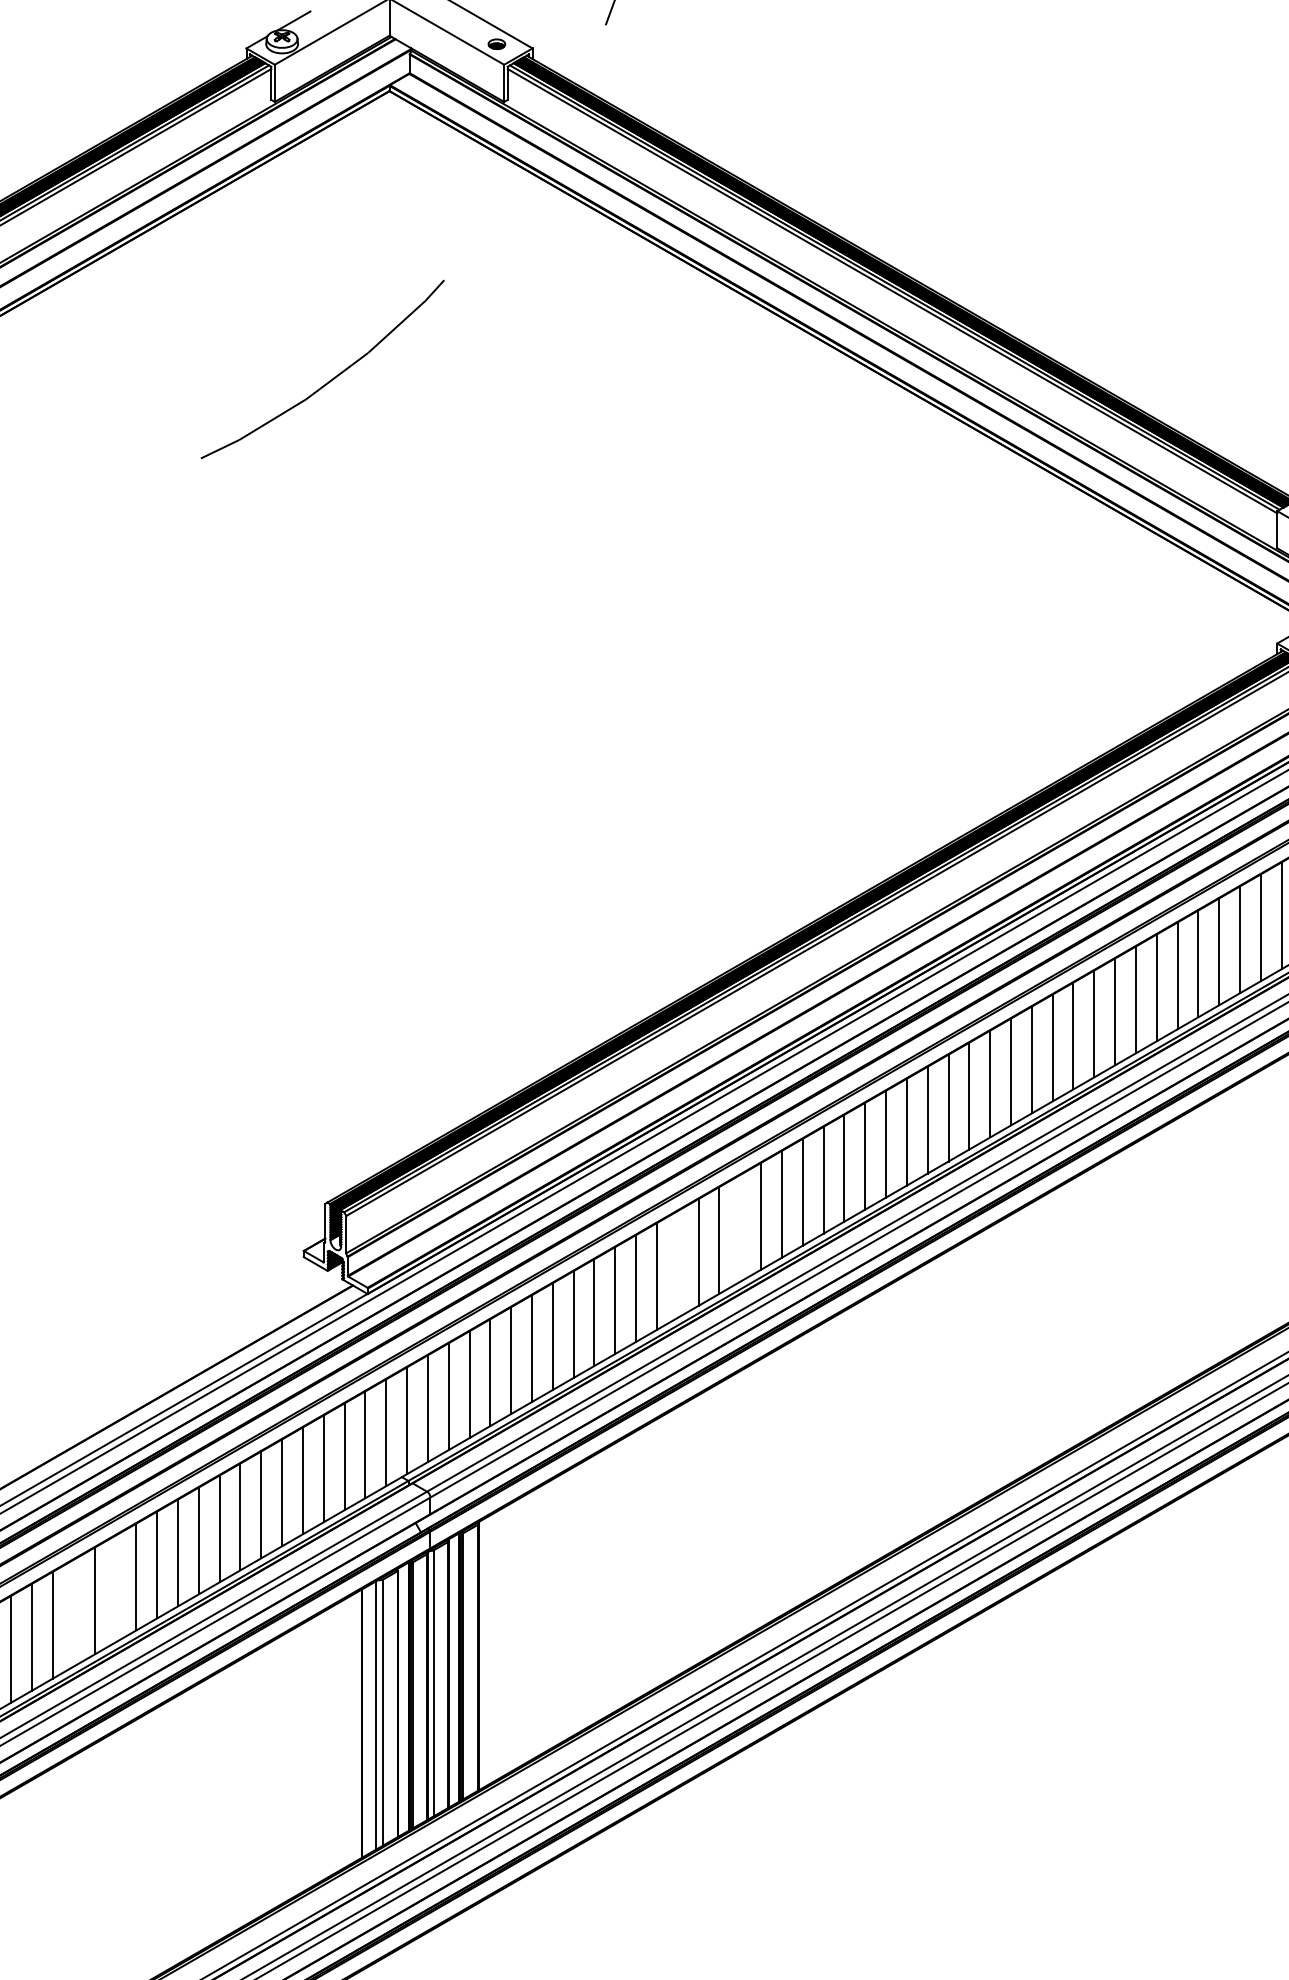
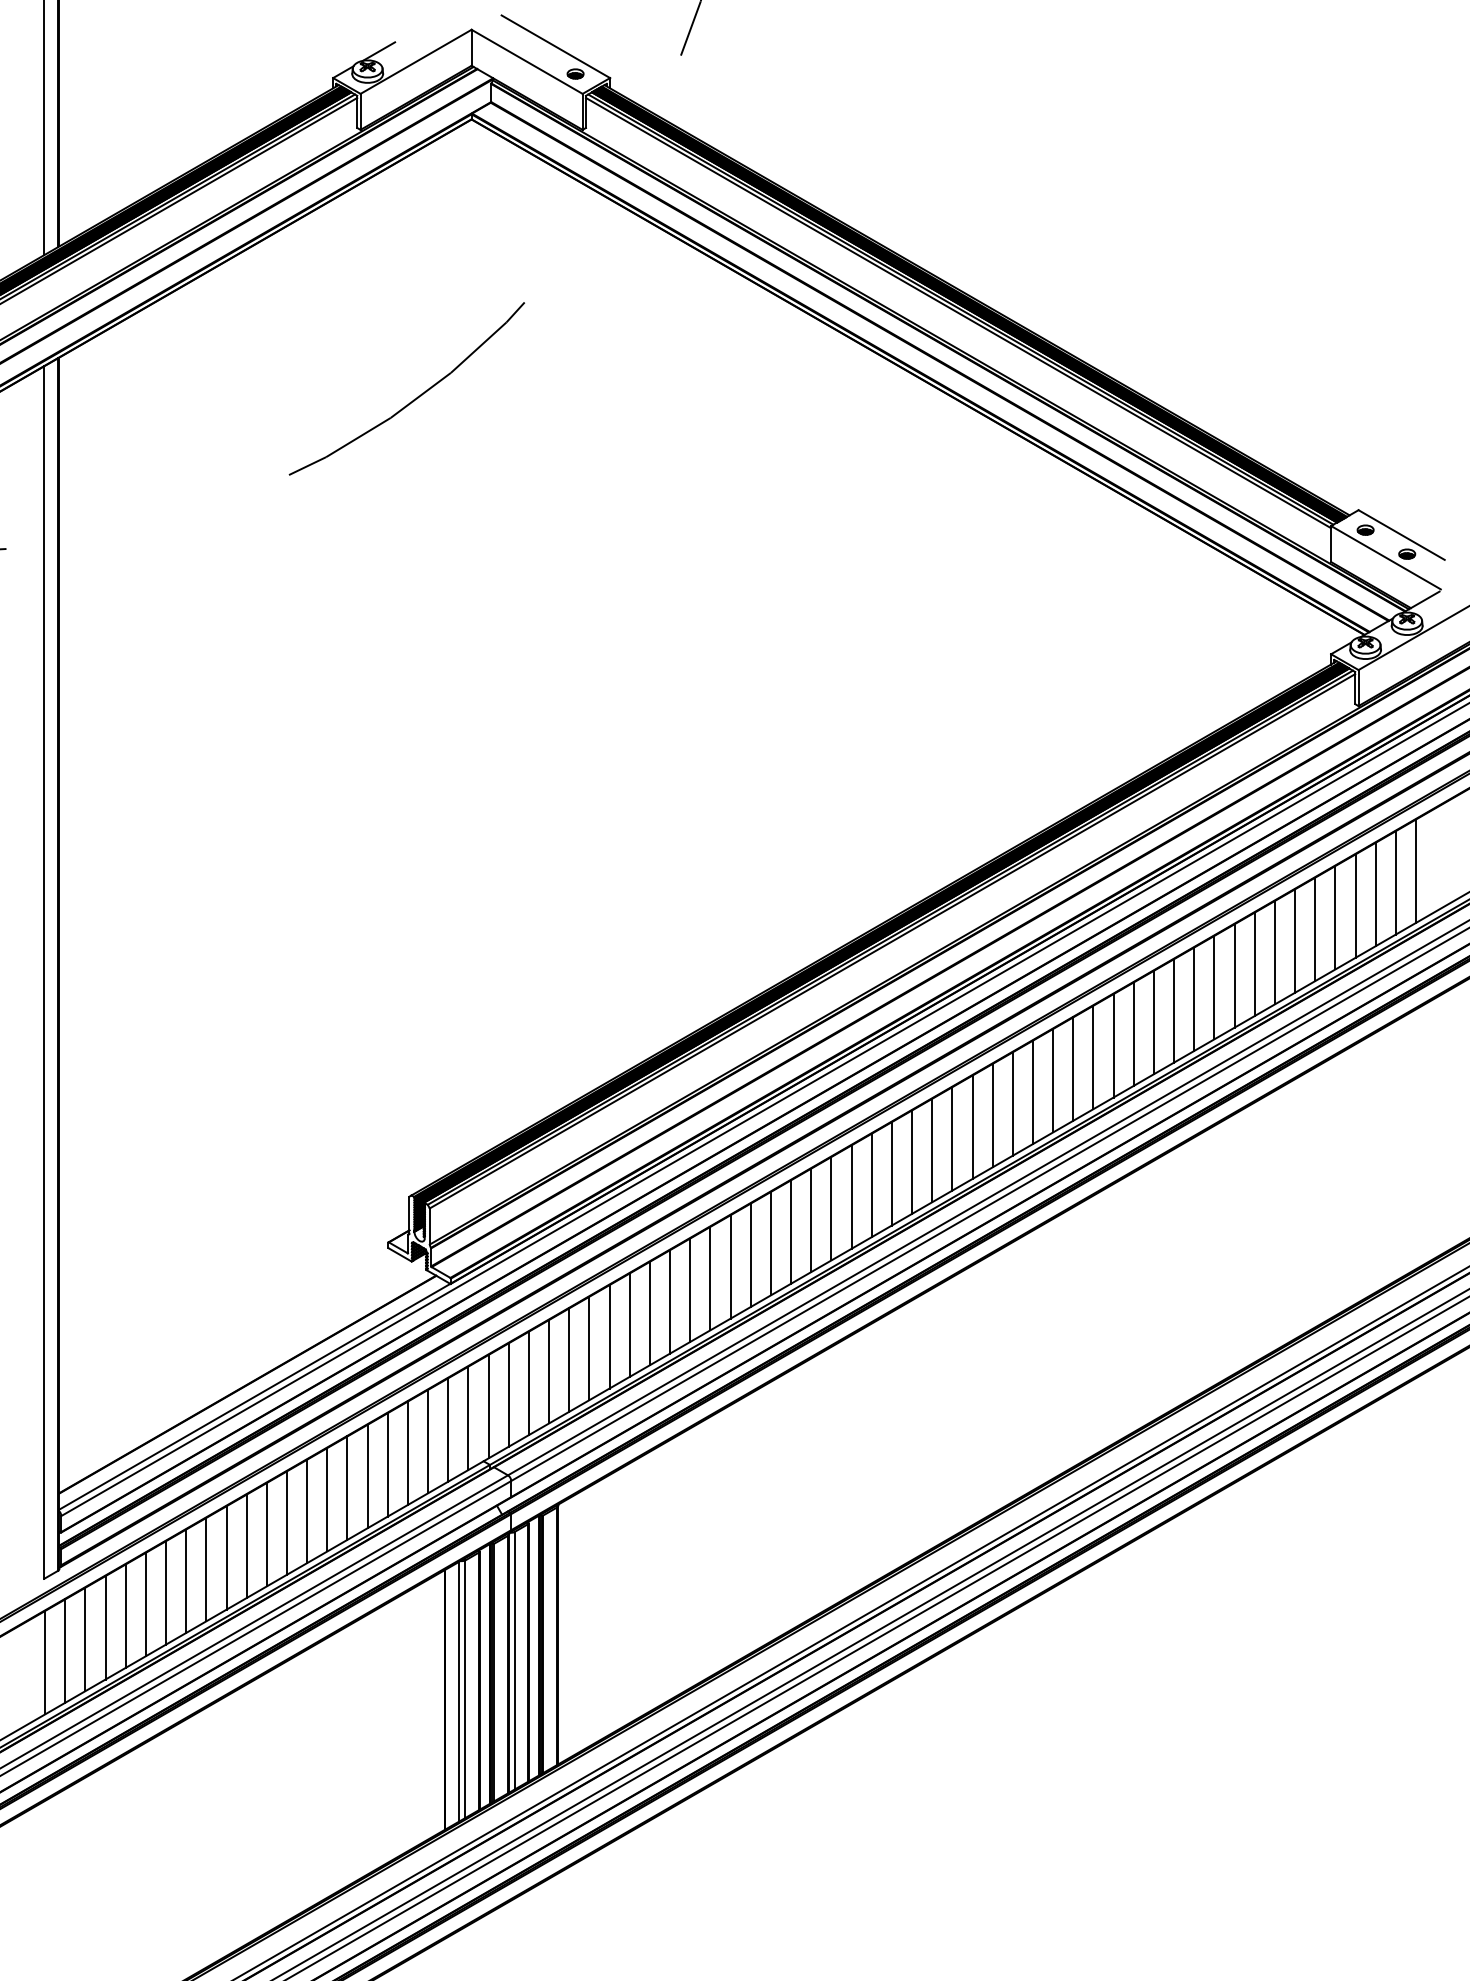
line: (740, 1228) -> (811, 1220), added
line: (677, 1264) -> (750, 1255), added
line: (115, 1588) -> (206, 1569), added
line: (74, 1612) -> (166, 1592), added

